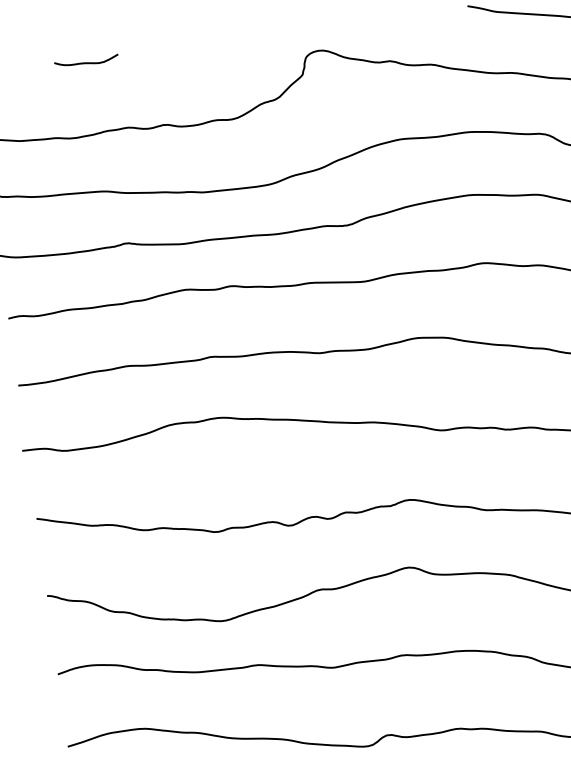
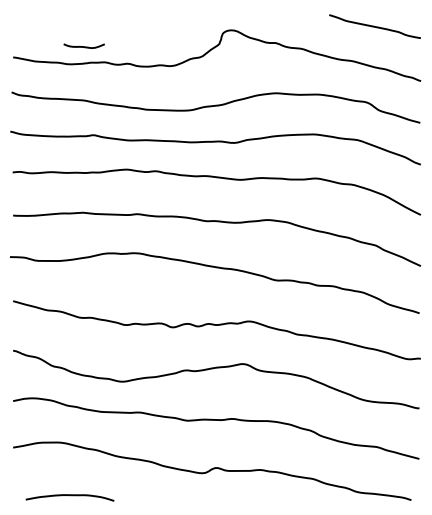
curve: (85, 62) -> (83, 46), moved

